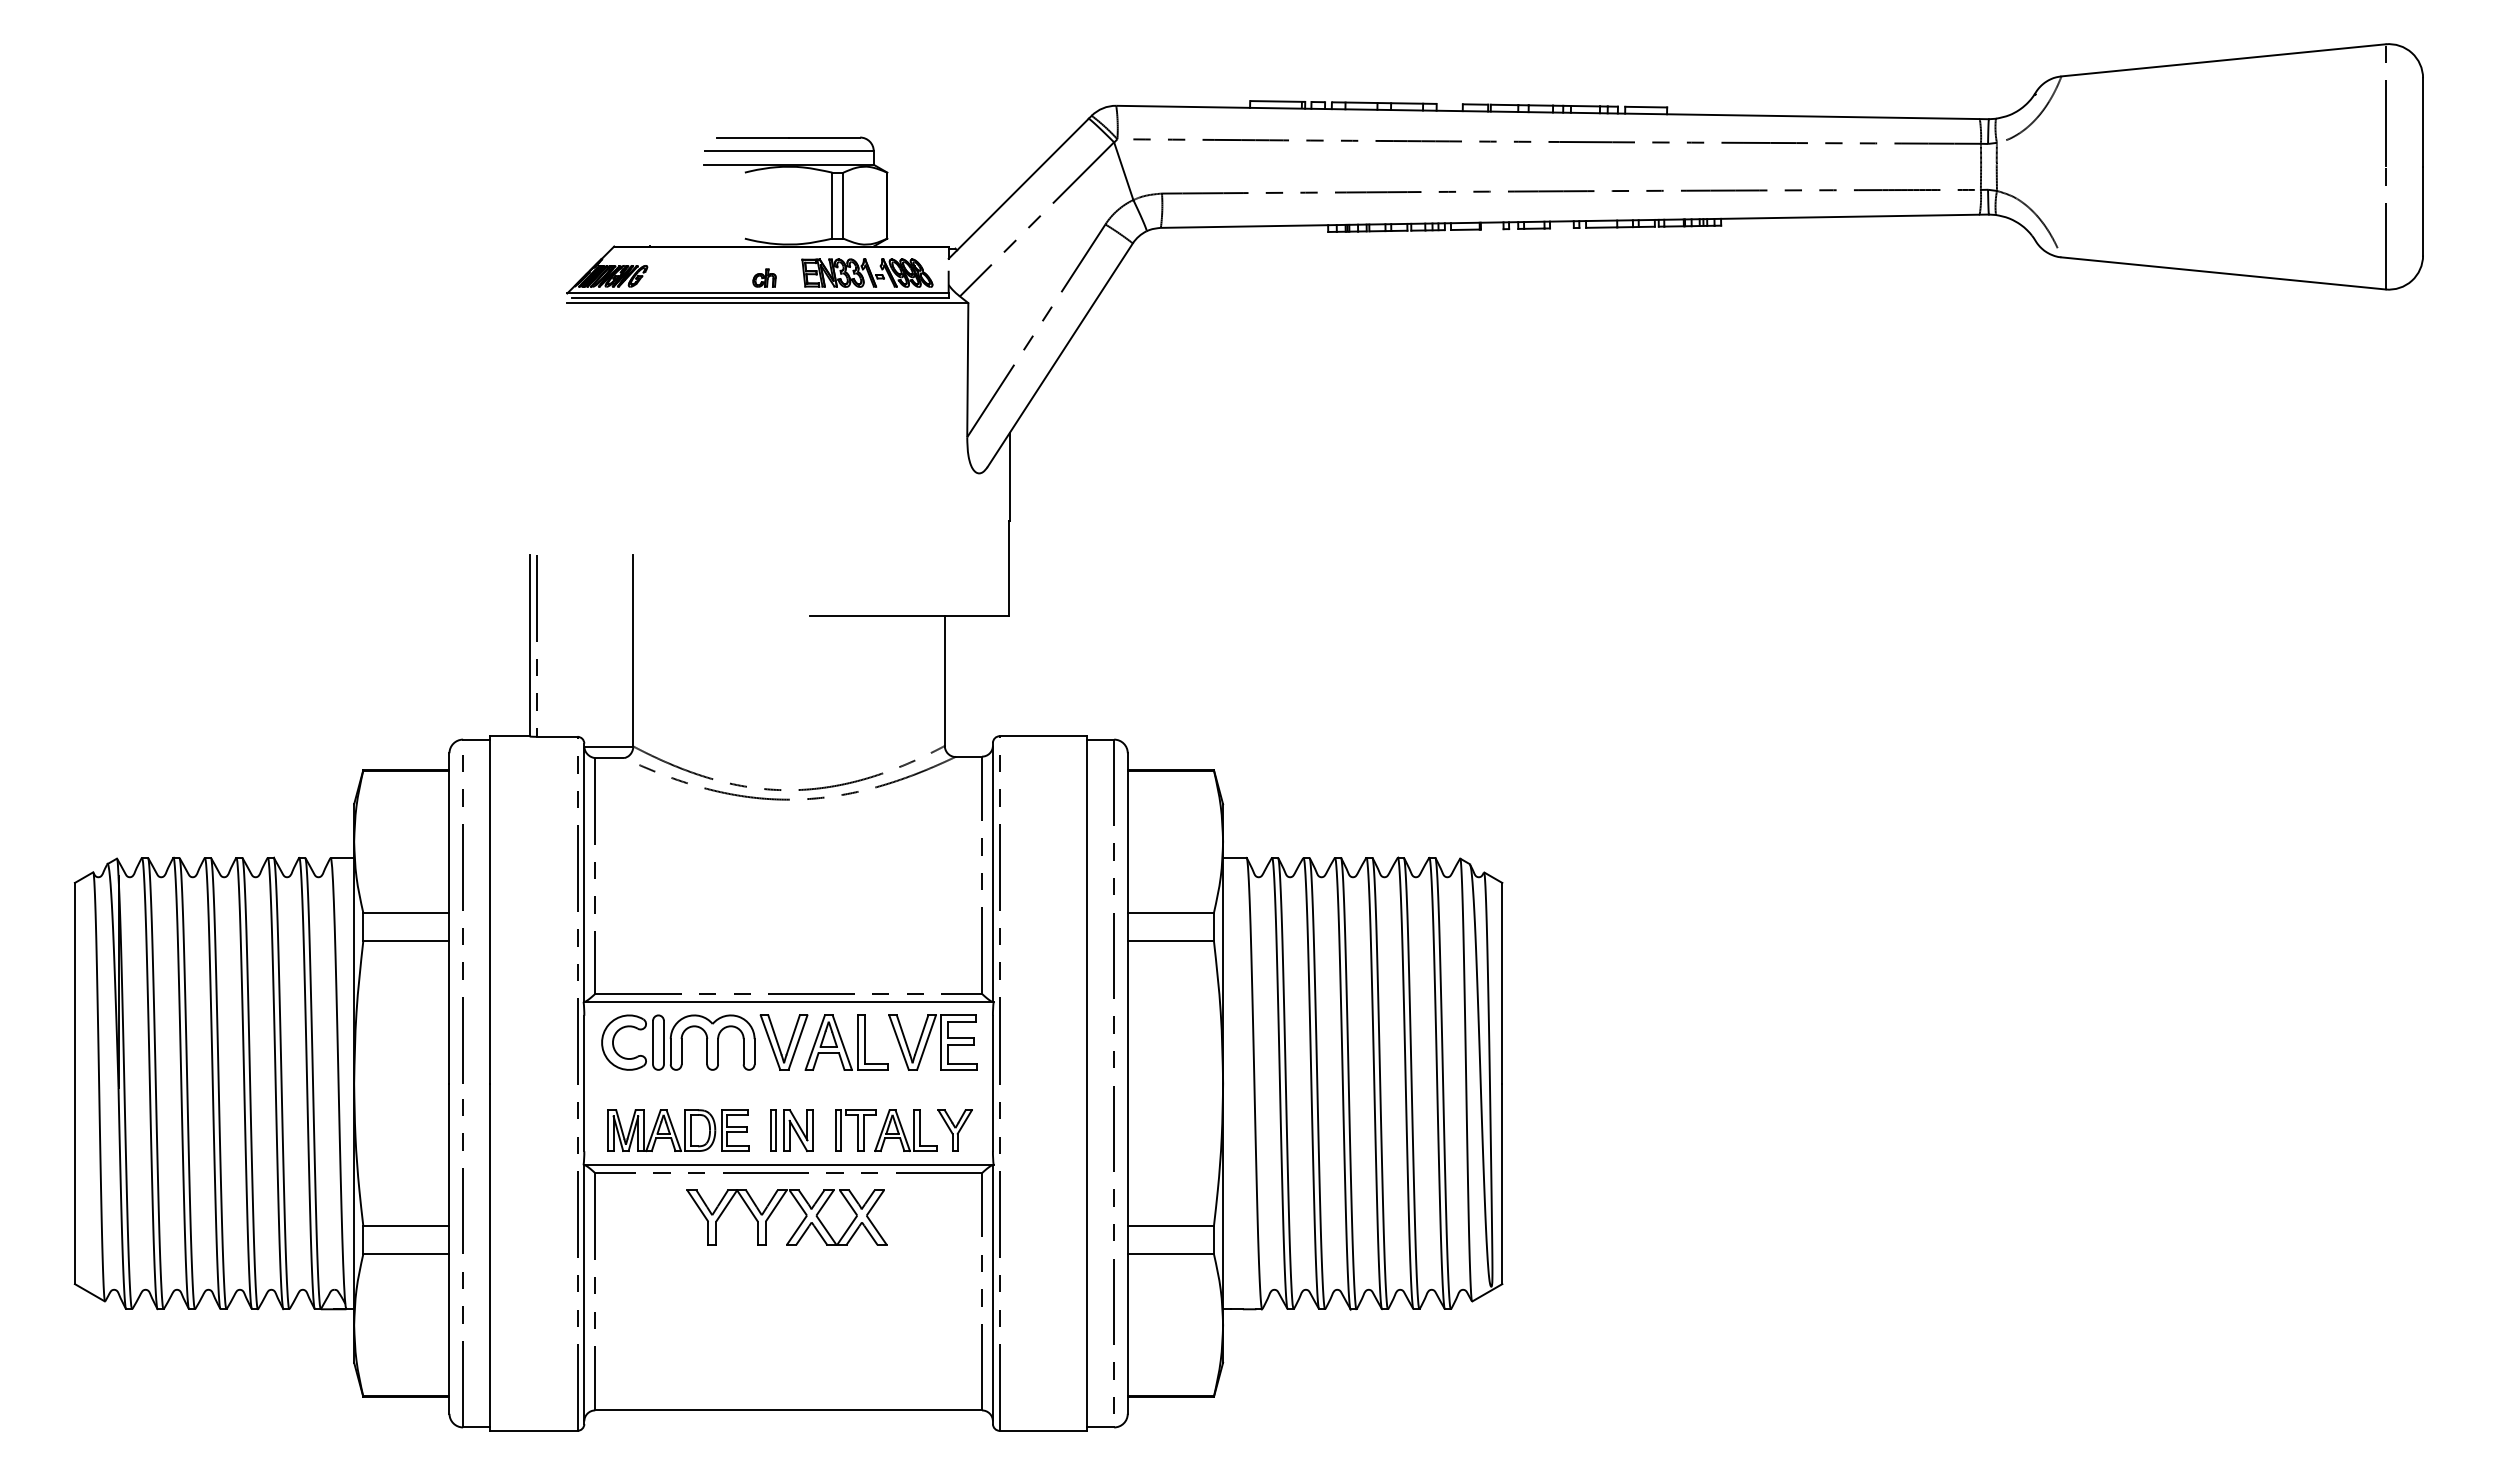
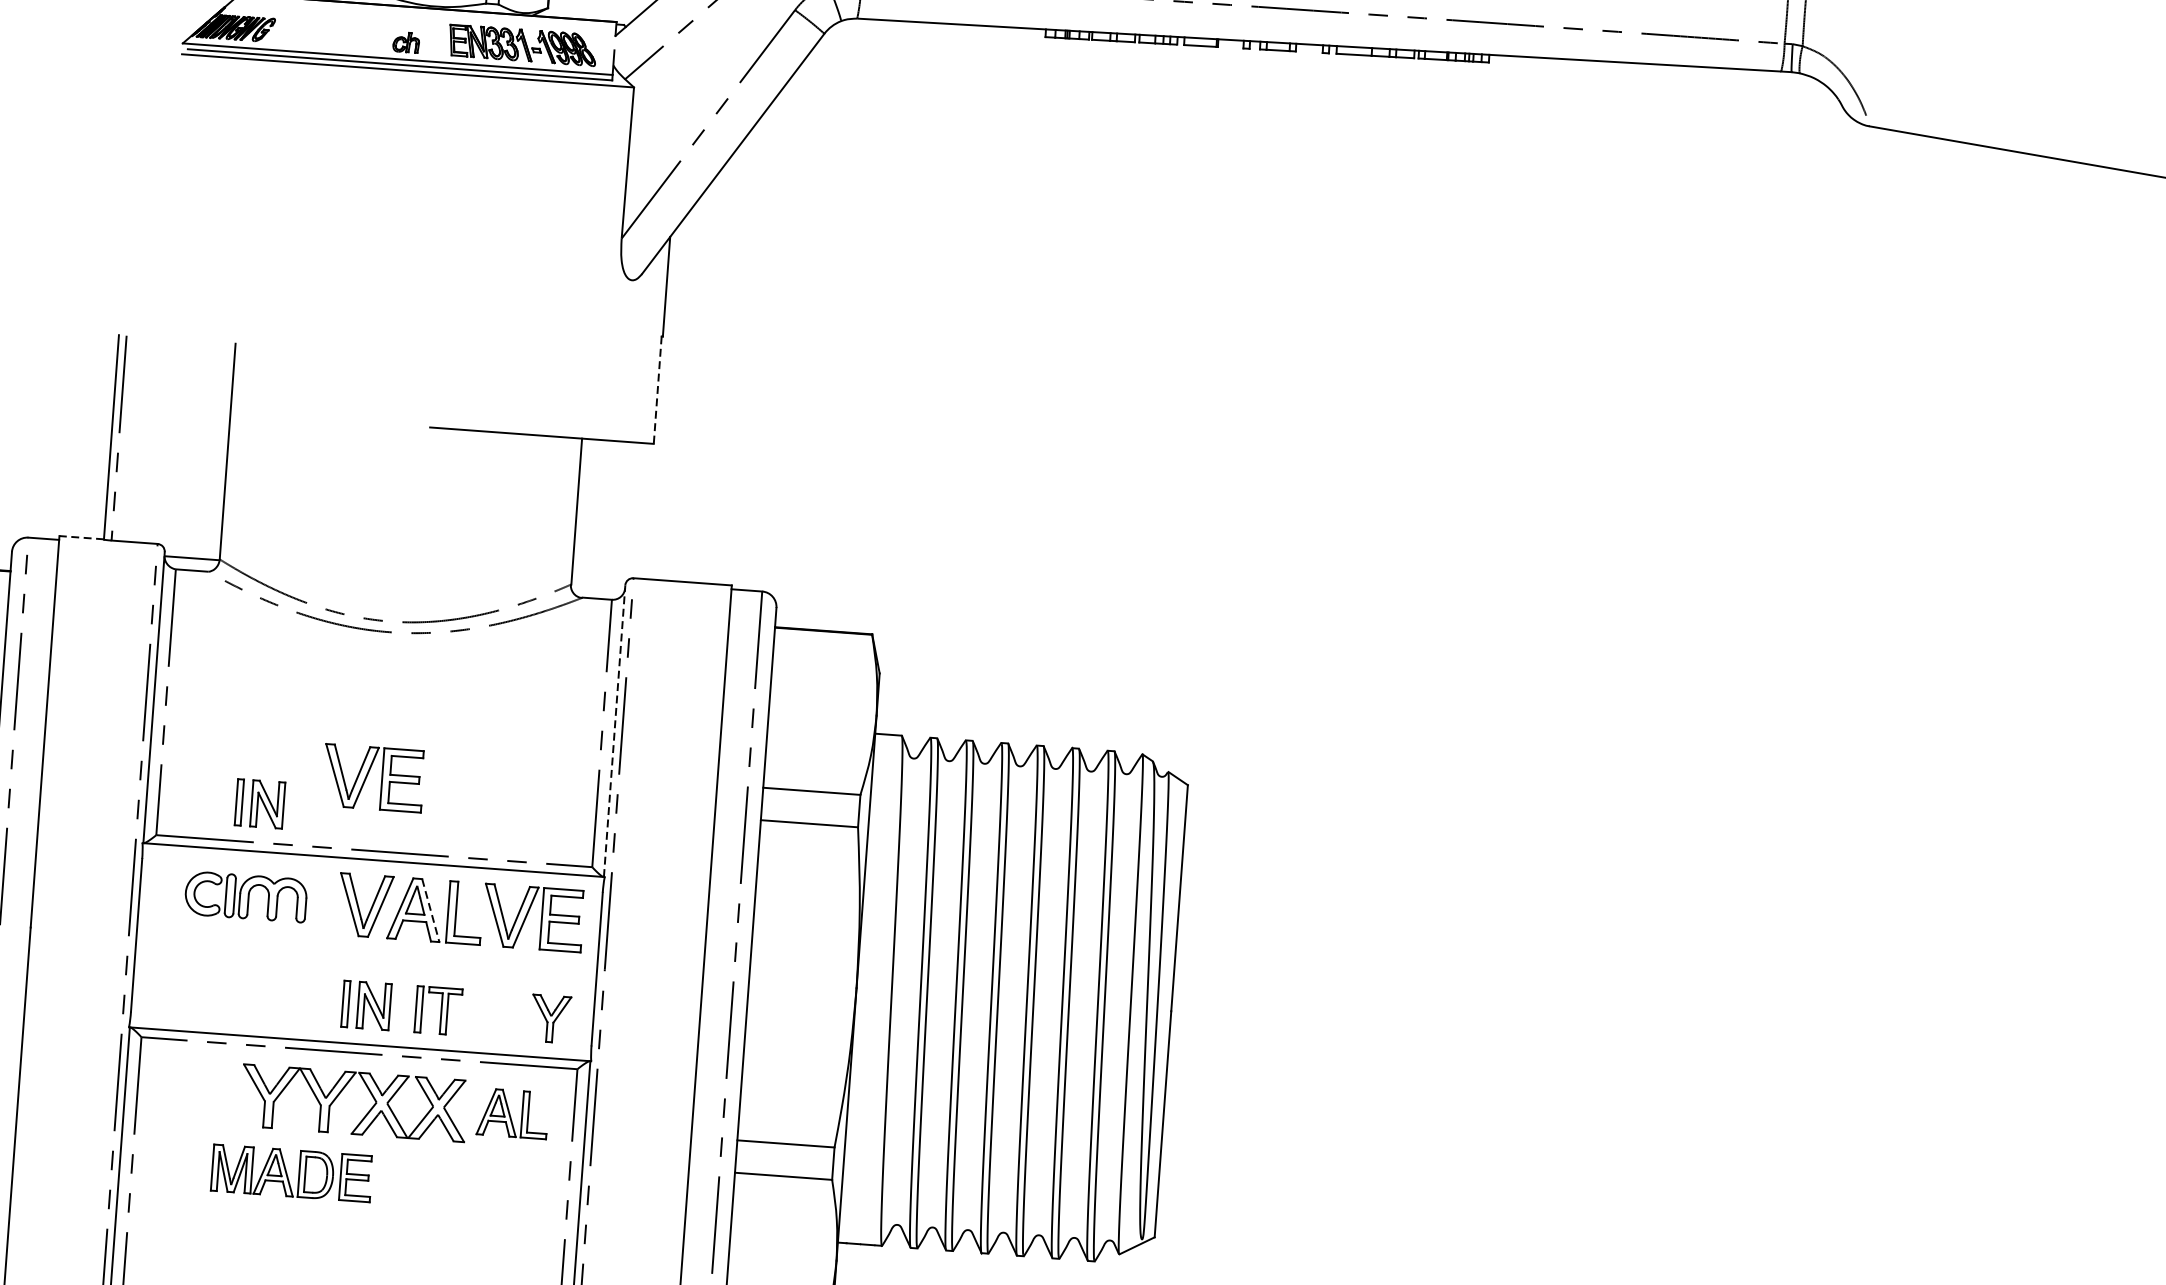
line: (1008, 568) -> (657, 389), solid -> dashed
line: (510, 736) -> (82, 538), solid -> dashed
line: (992, 871) -> (614, 730), solid -> dashed
part: (782, 929) -> (372, 778), added
part: (684, 959) -> (259, 803), added
part: (678, 1042) -> (246, 896), size x0.7
line: (842, 1042) -> (430, 910), solid -> dashed
part: (678, 1130) -> (291, 1173), moved
part: (905, 1130) -> (512, 1113), moved

